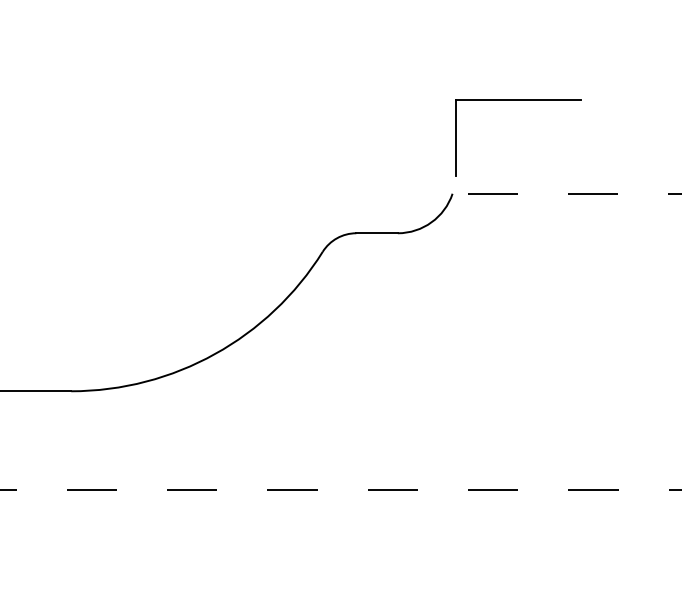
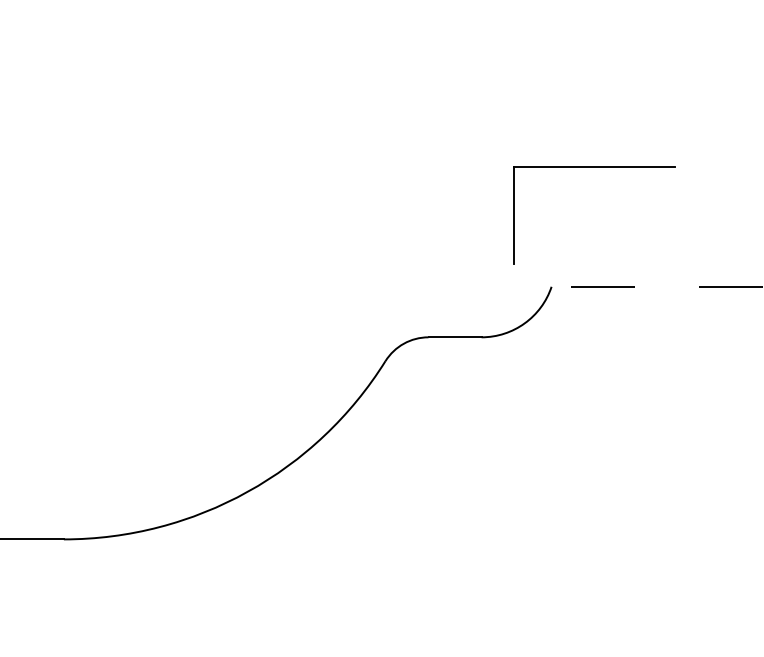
part: (518, 100) -> (594, 167), moved

